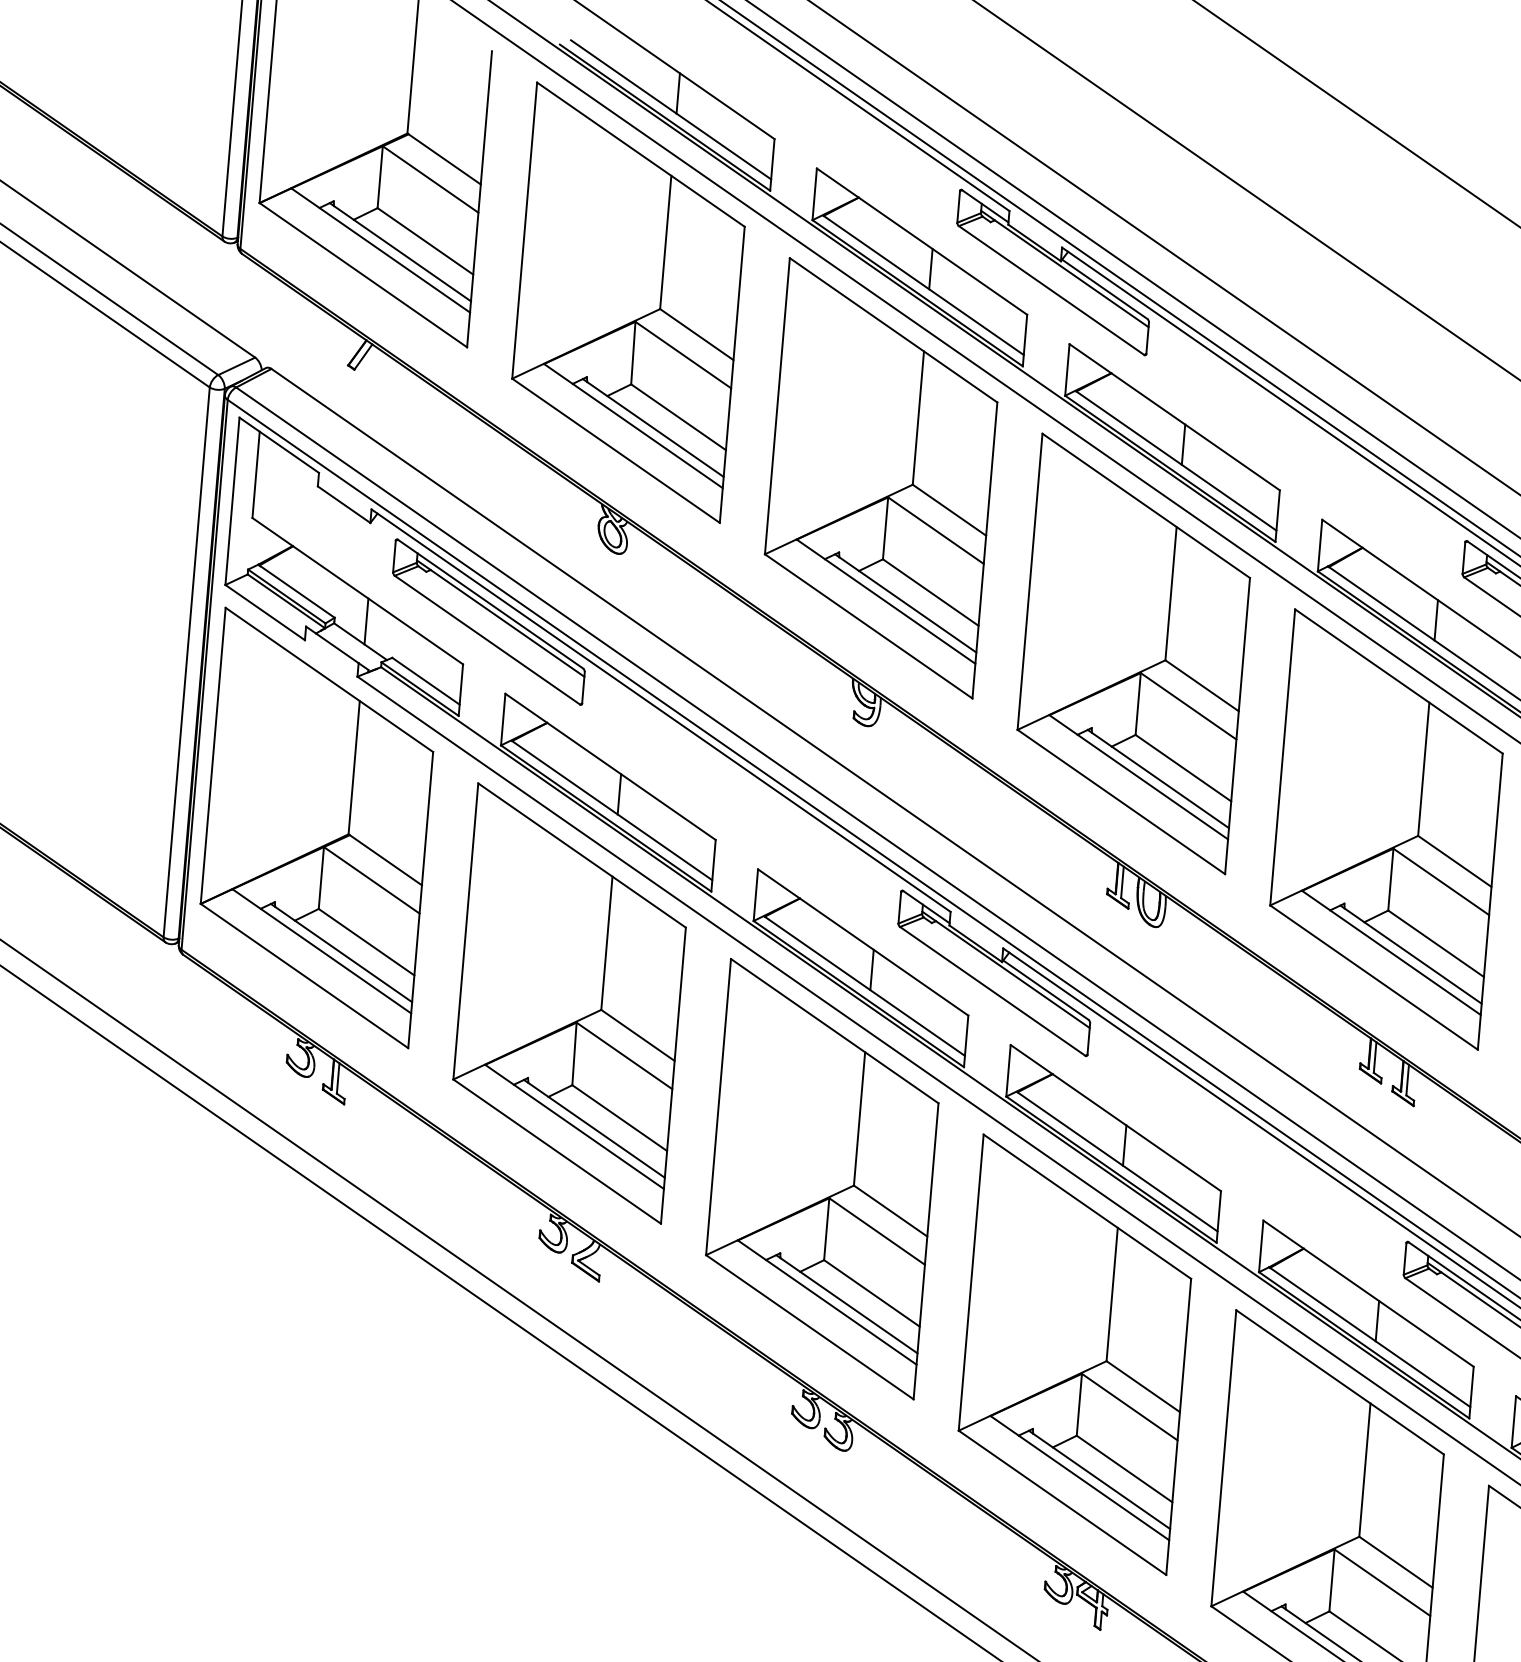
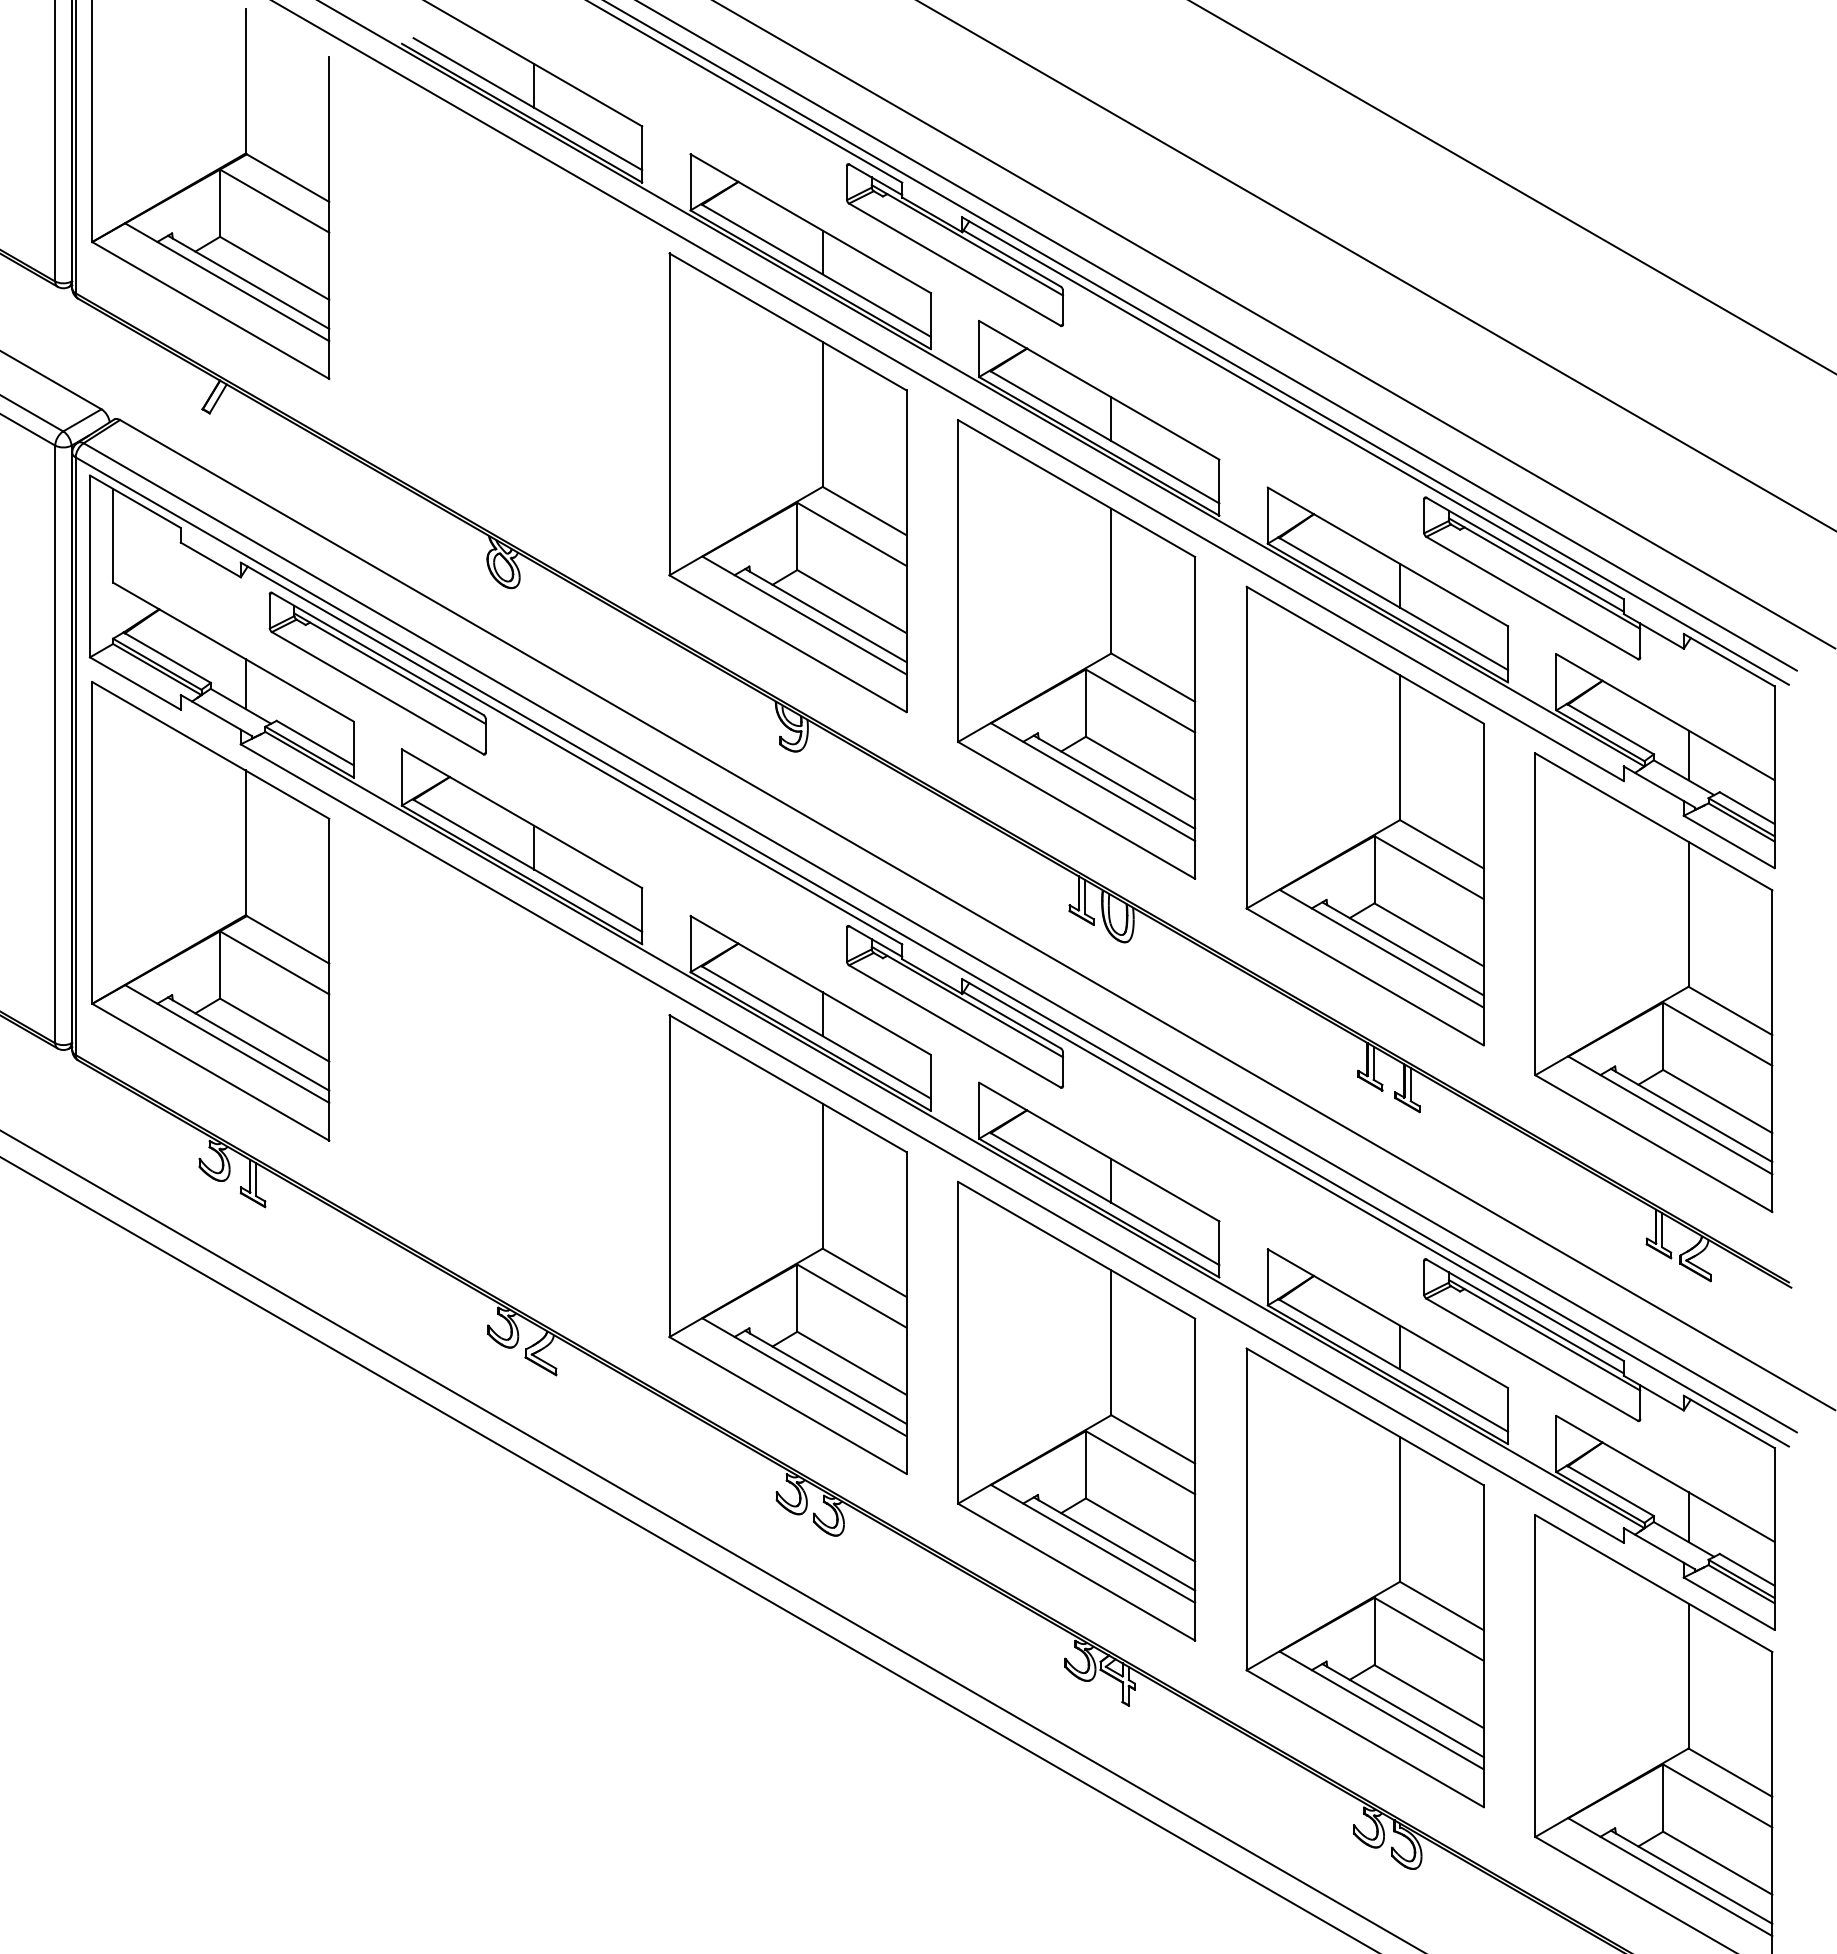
part: (627, 302) -> (498, 315), removed
part: (568, 1003) -> (498, 1077), removed

